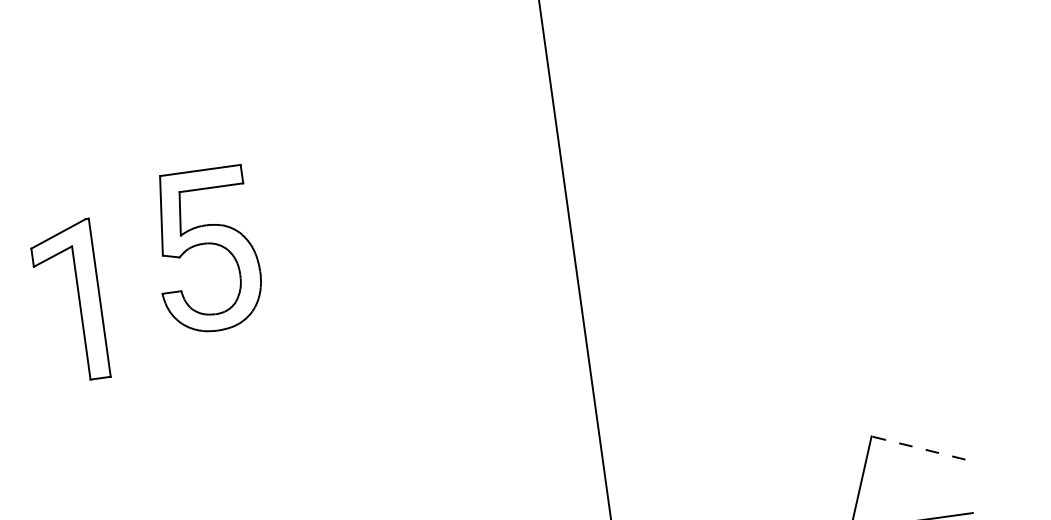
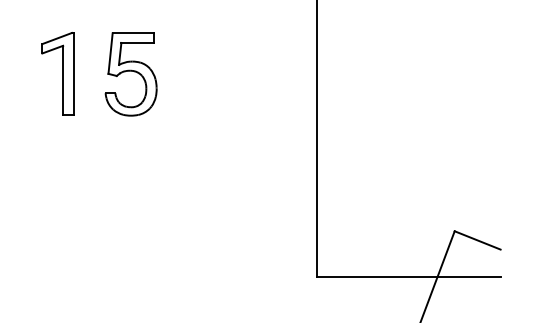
part: (205, 250) -> (130, 74), moved
part: (68, 301) -> (57, 73), moved
line: (918, 448) -> (477, 240), dashed -> solid

